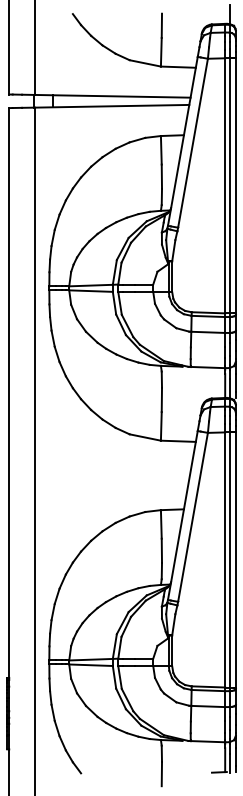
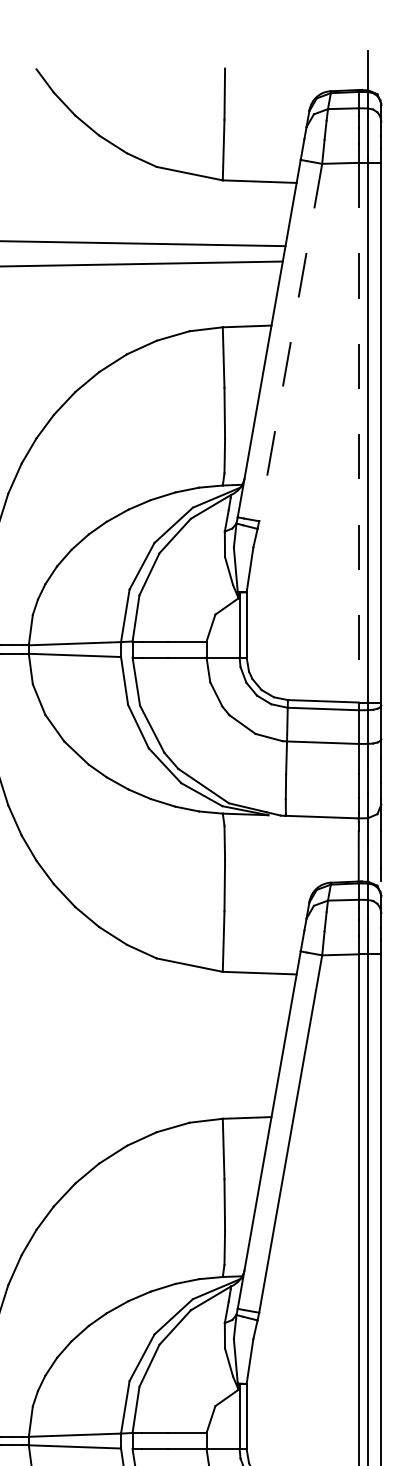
line: (193, 143) -> (291, 343), solid -> dashed
line: (225, 185) -> (359, 431), solid -> dashed

